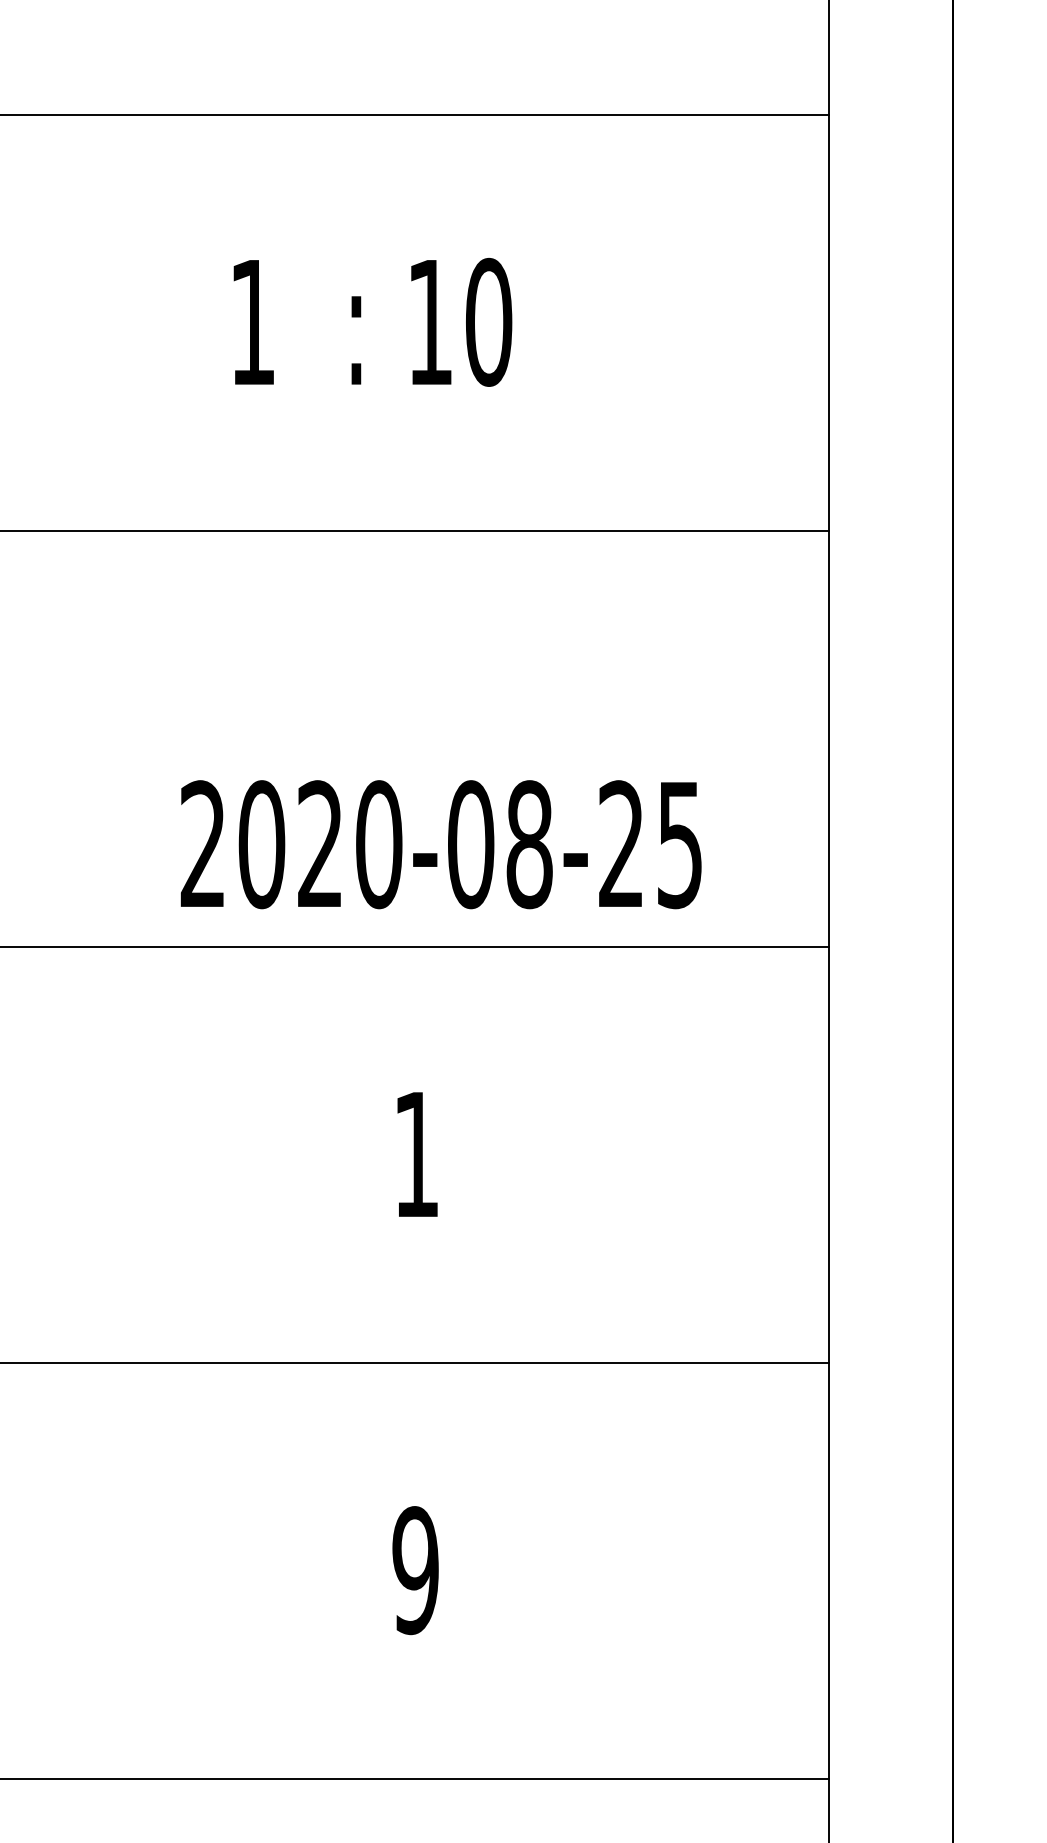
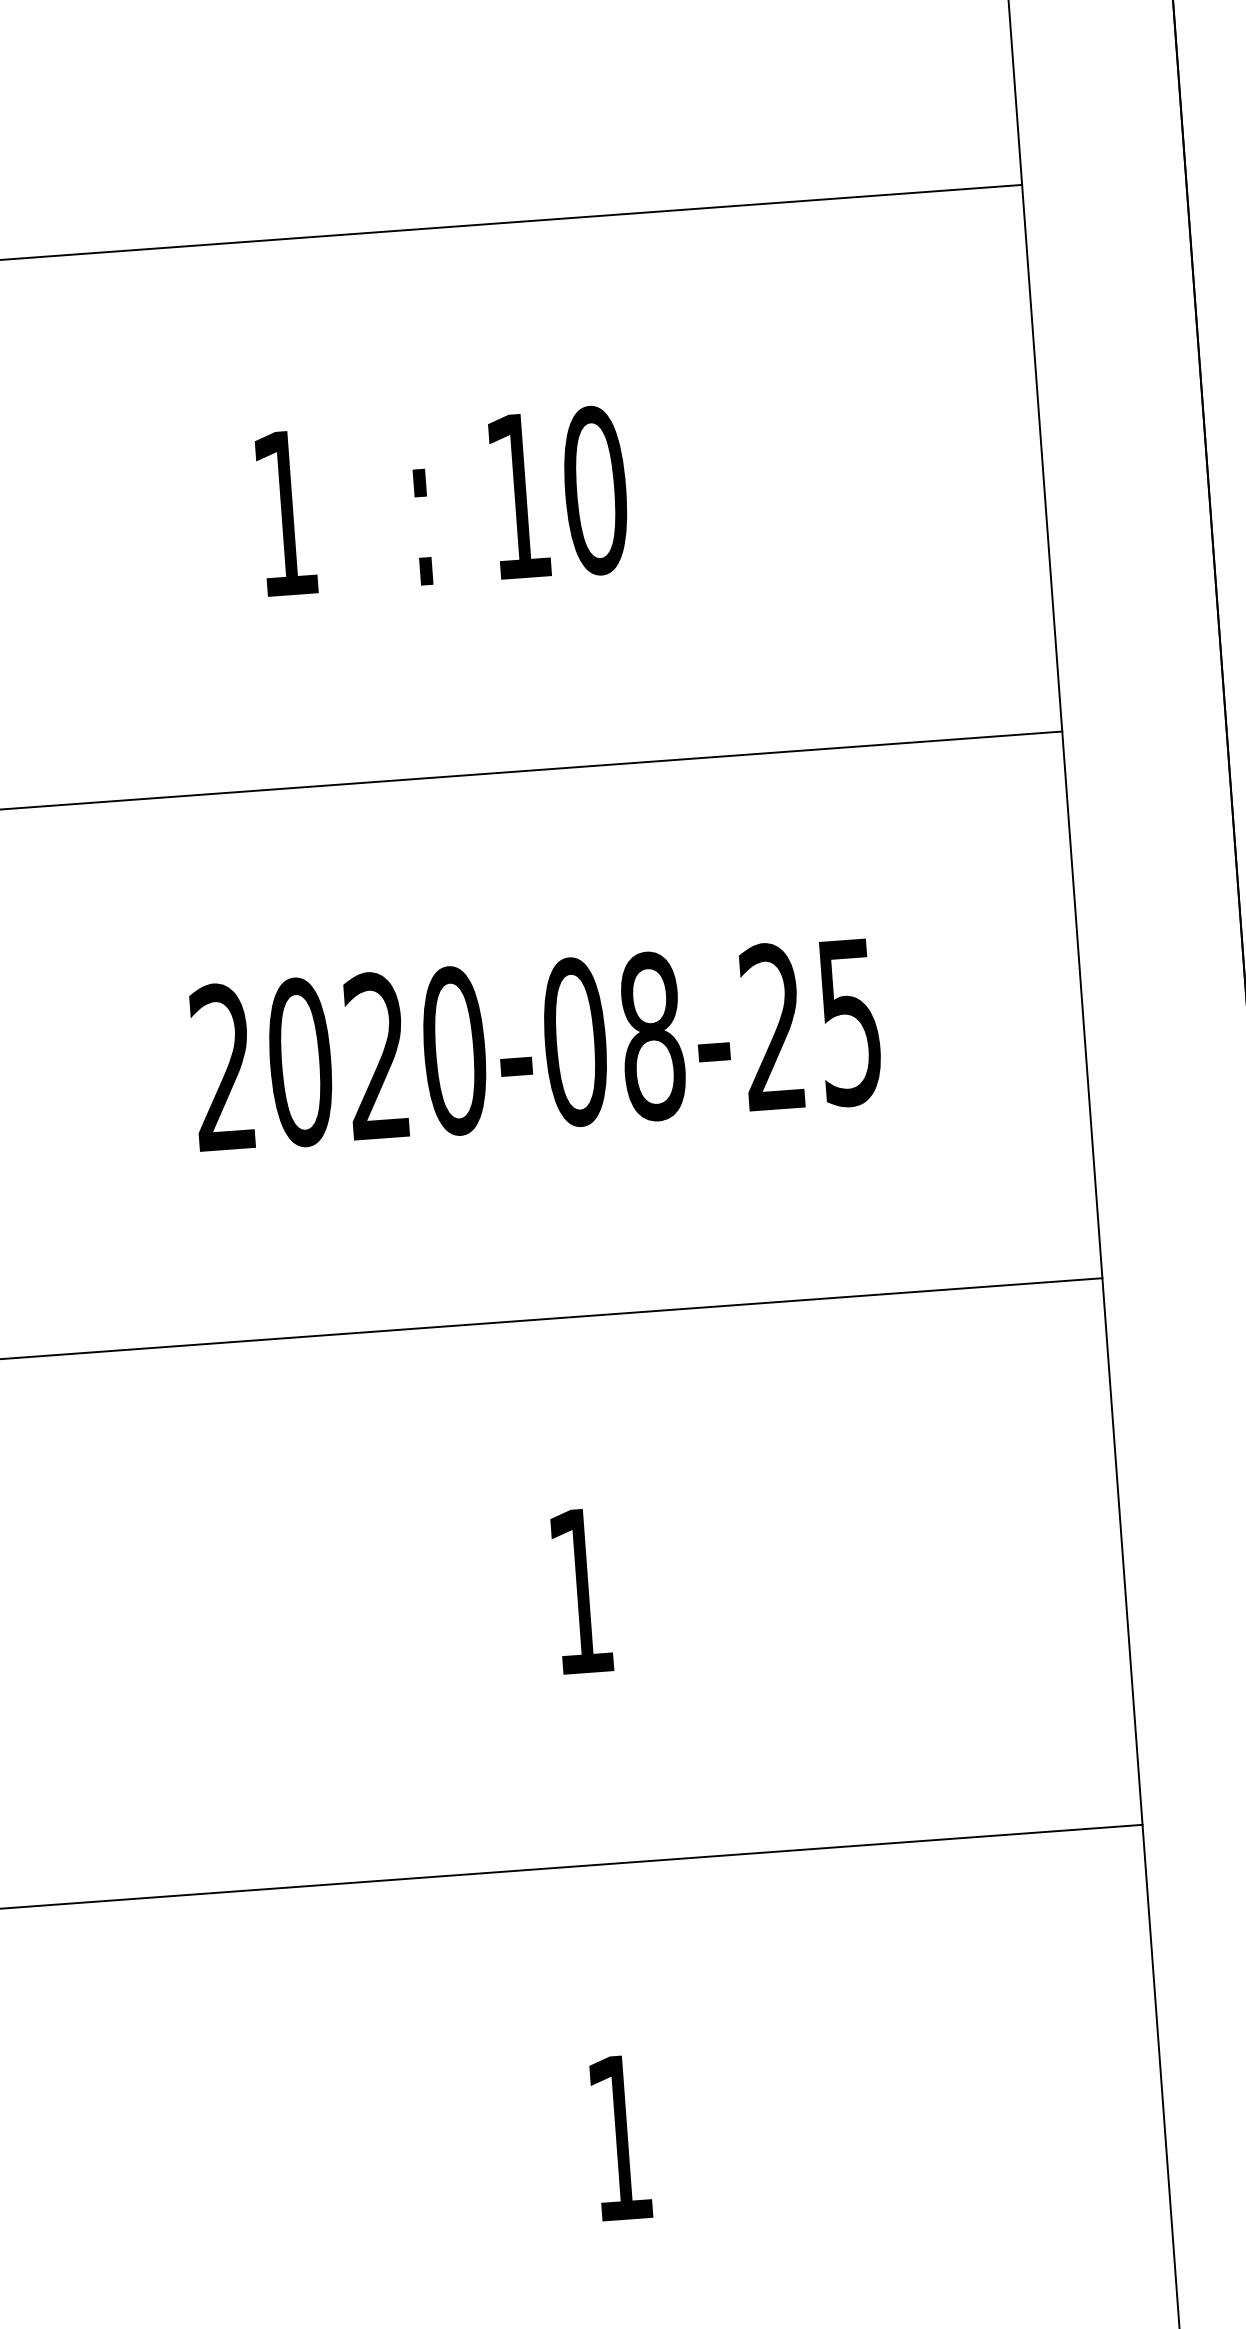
text: (440, 844) -> (535, 1044), moved
text: (415, 1570) -> (619, 2137), 9 -> 1

